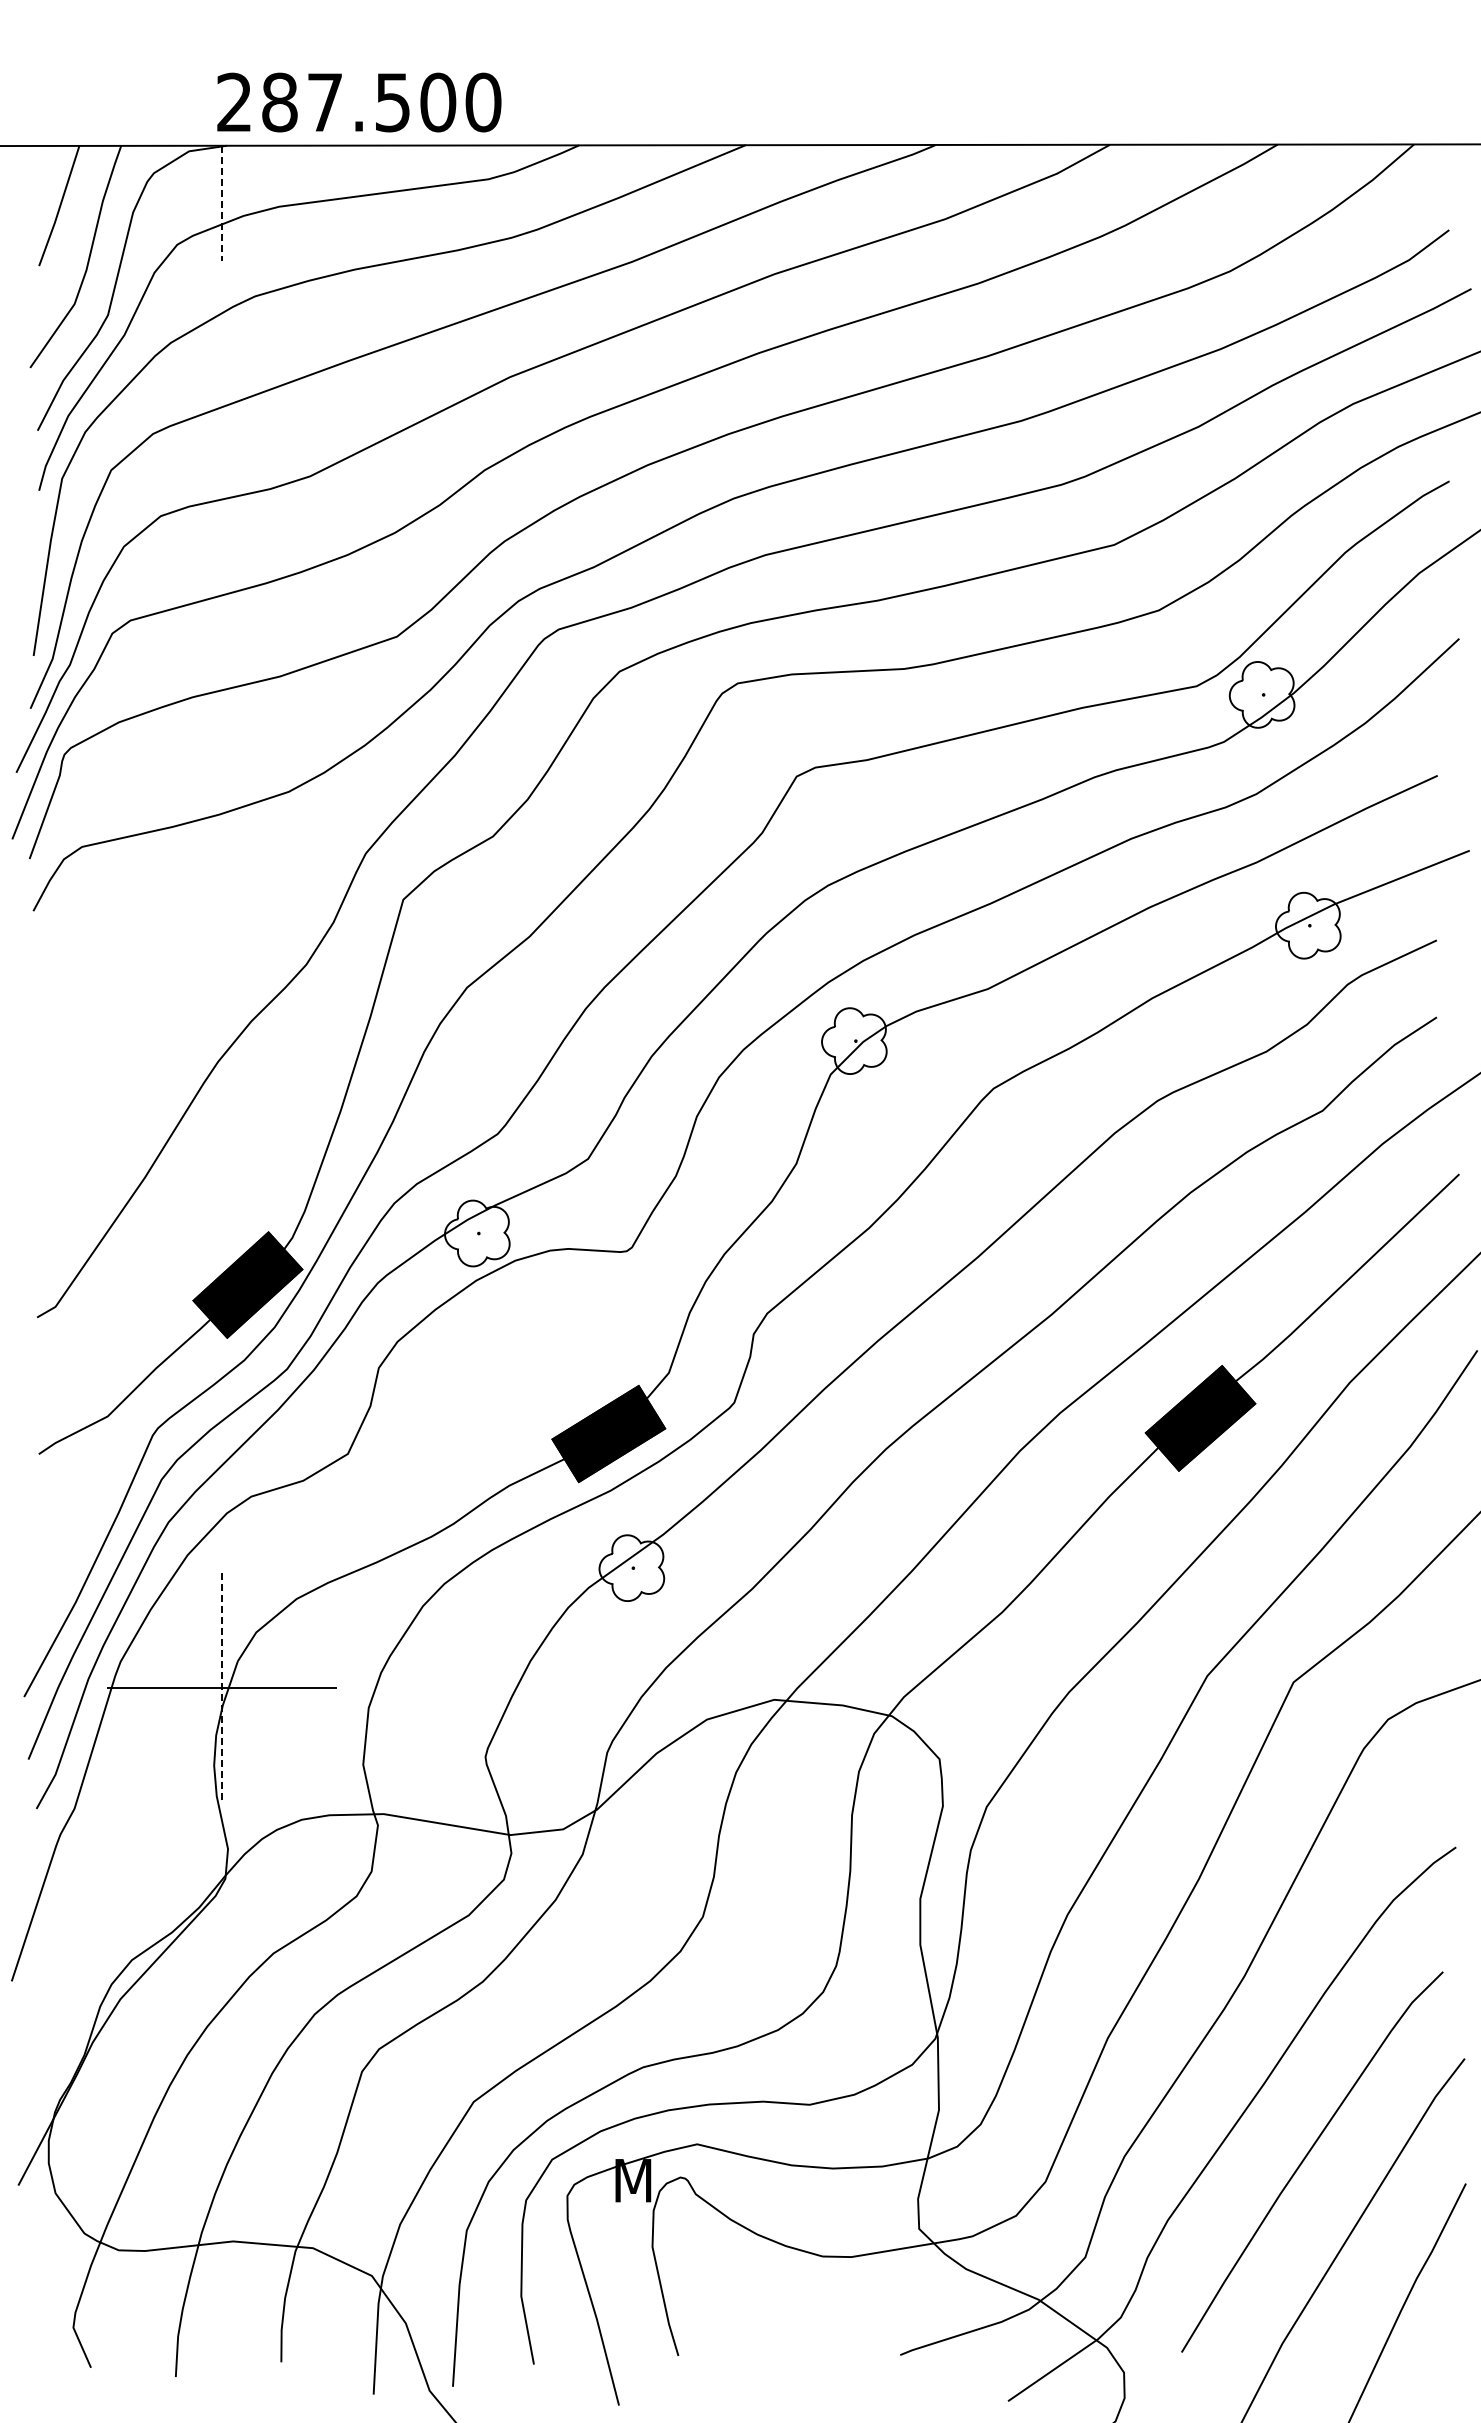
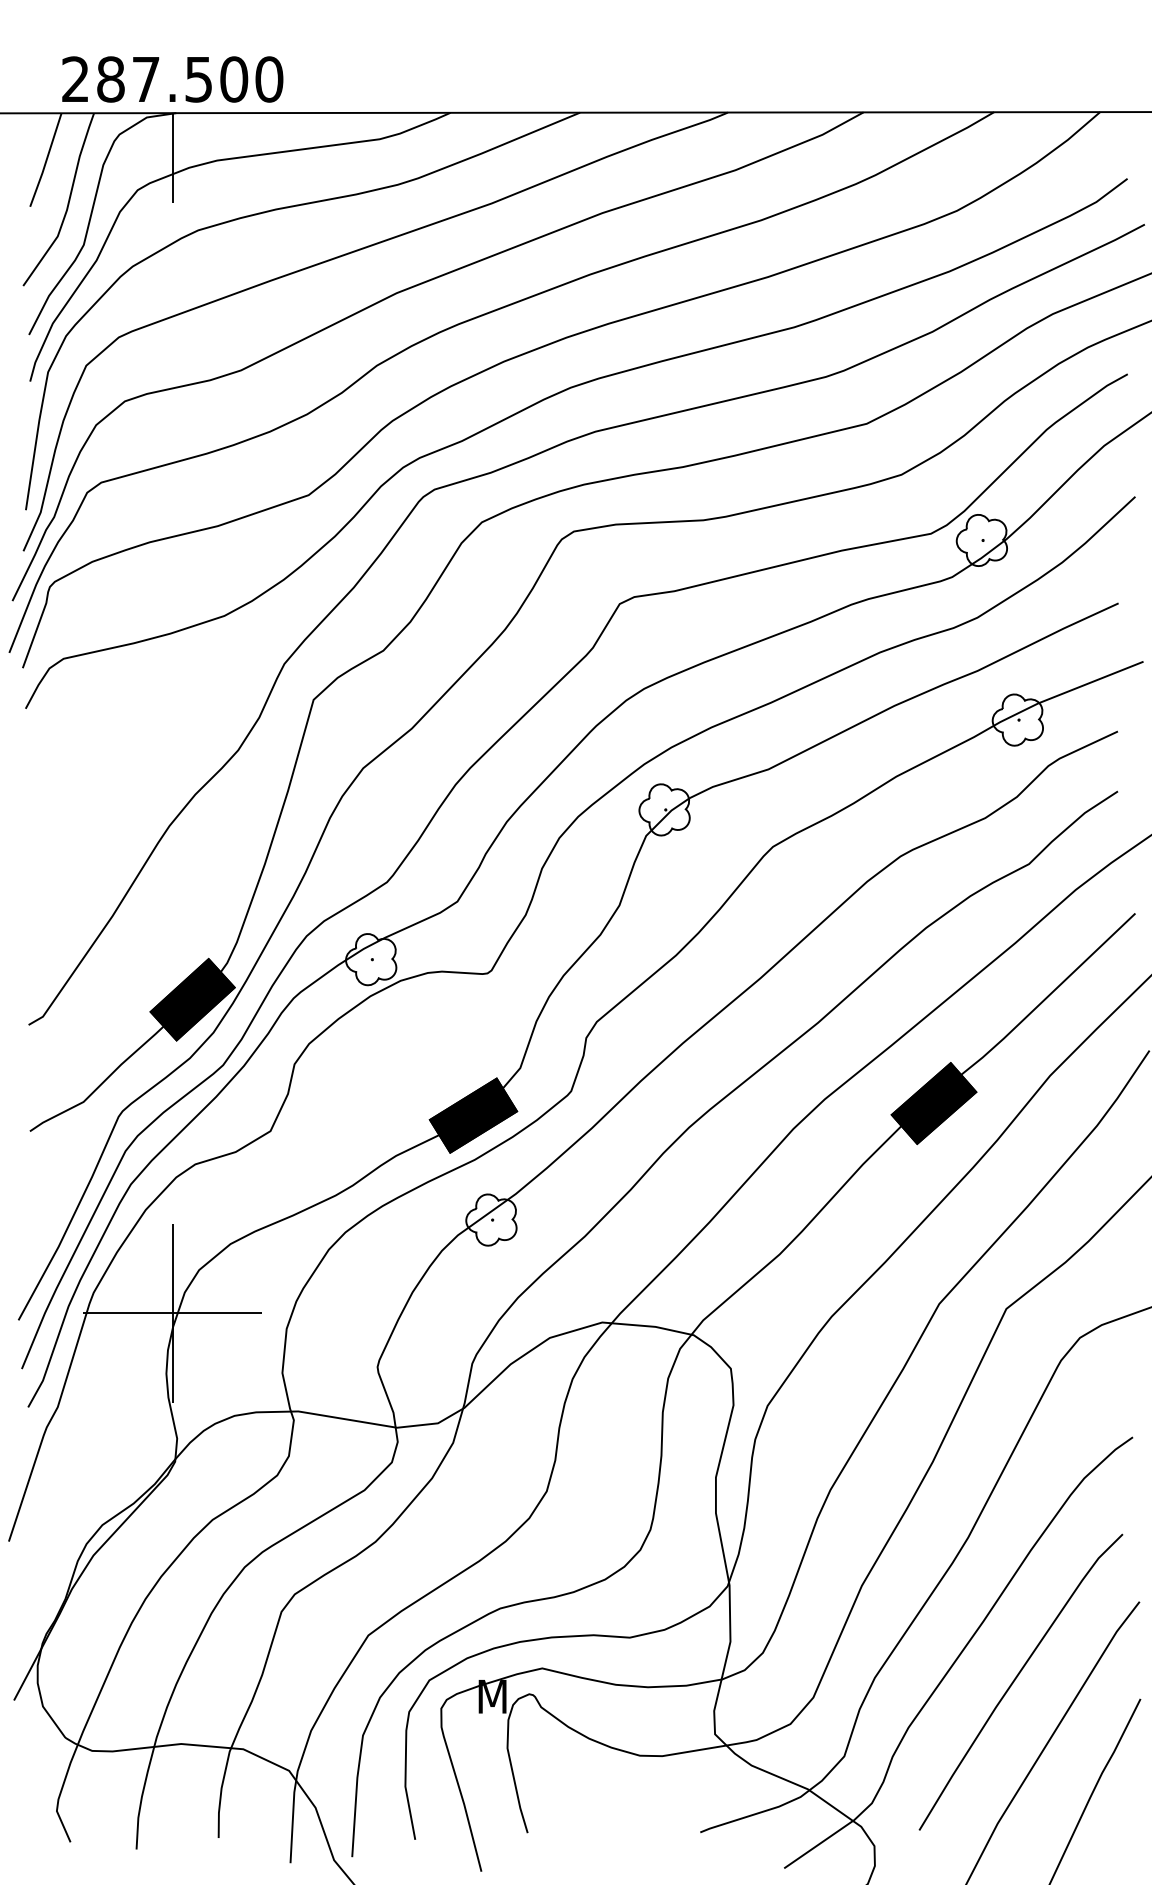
text: (359, 102) -> (172, 79), moved
line: (222, 203) -> (172, 158), dashed -> solid
line: (222, 1688) -> (172, 1313), dashed -> solid

